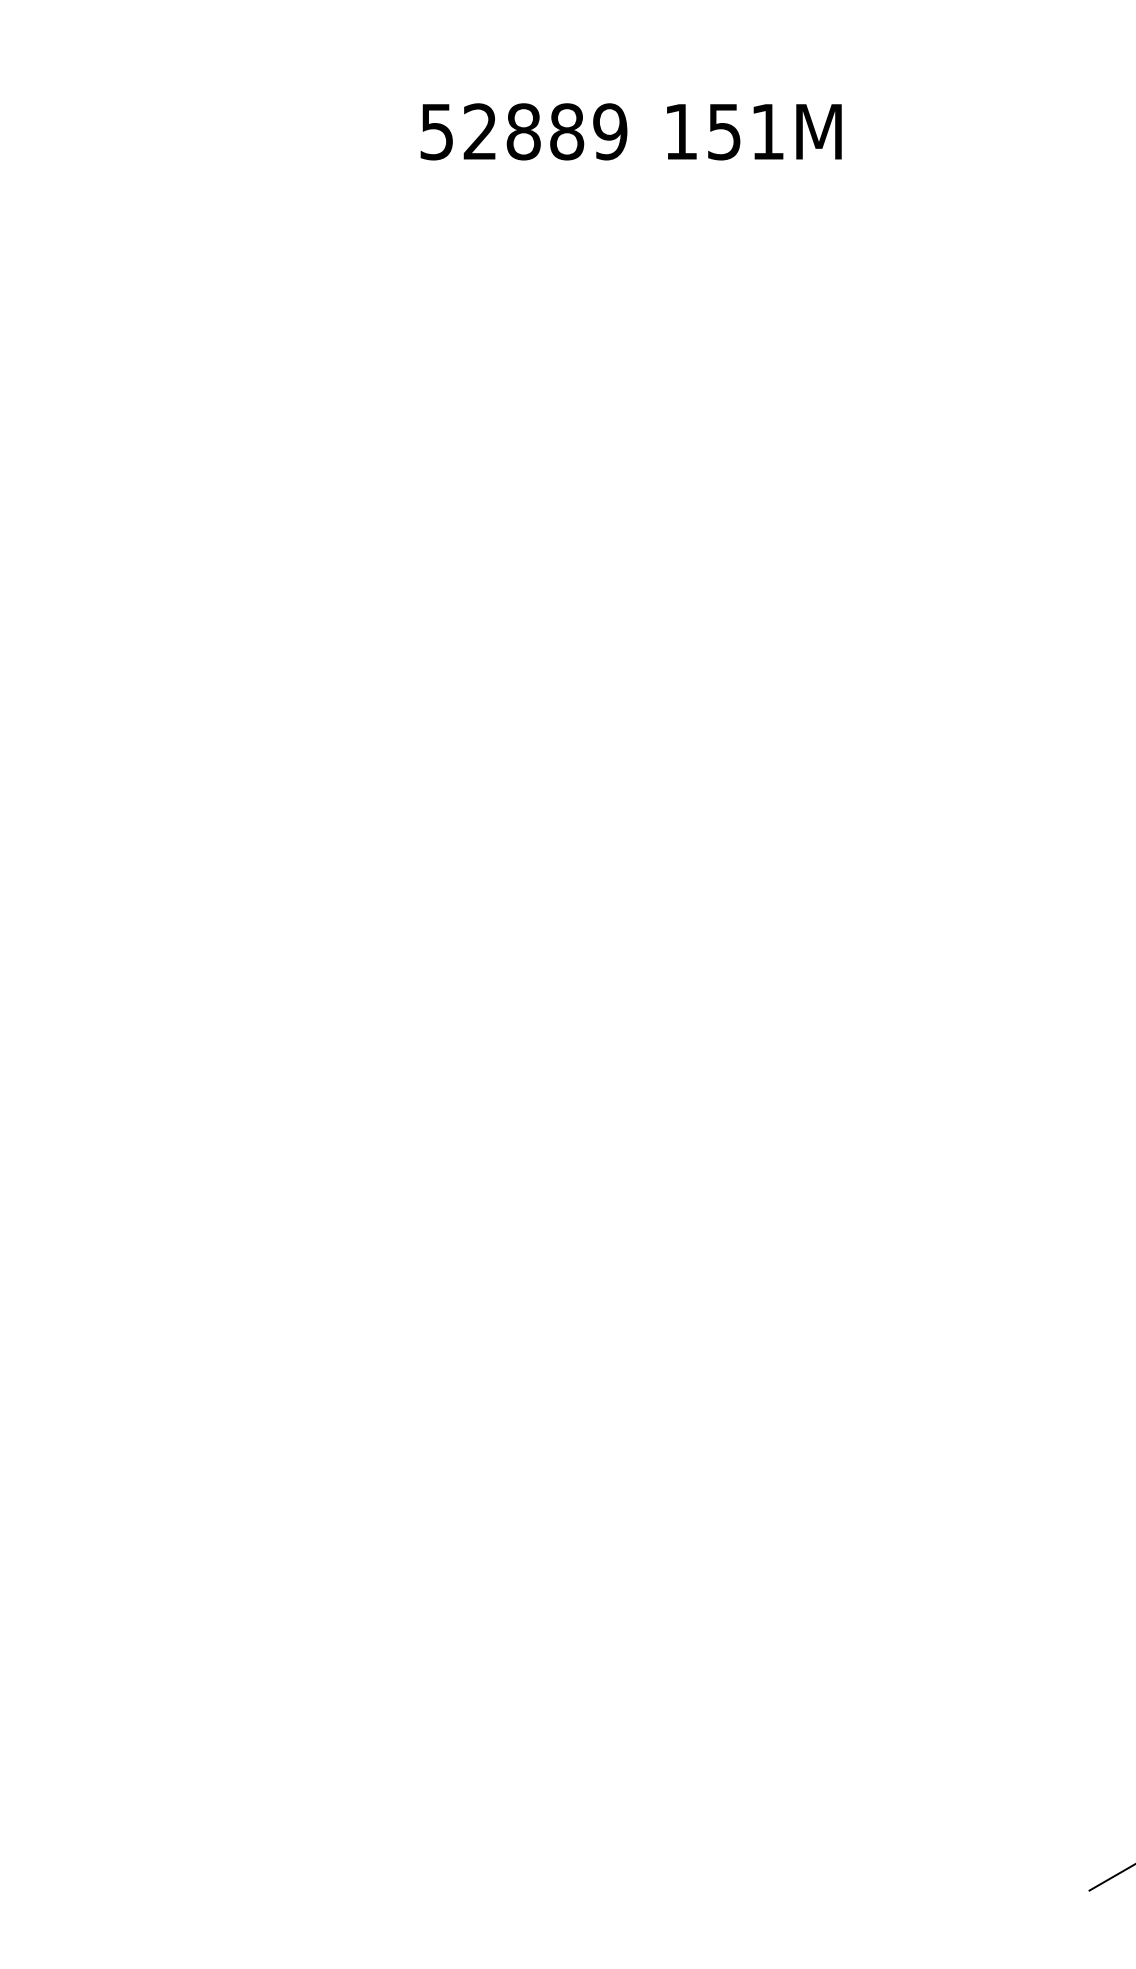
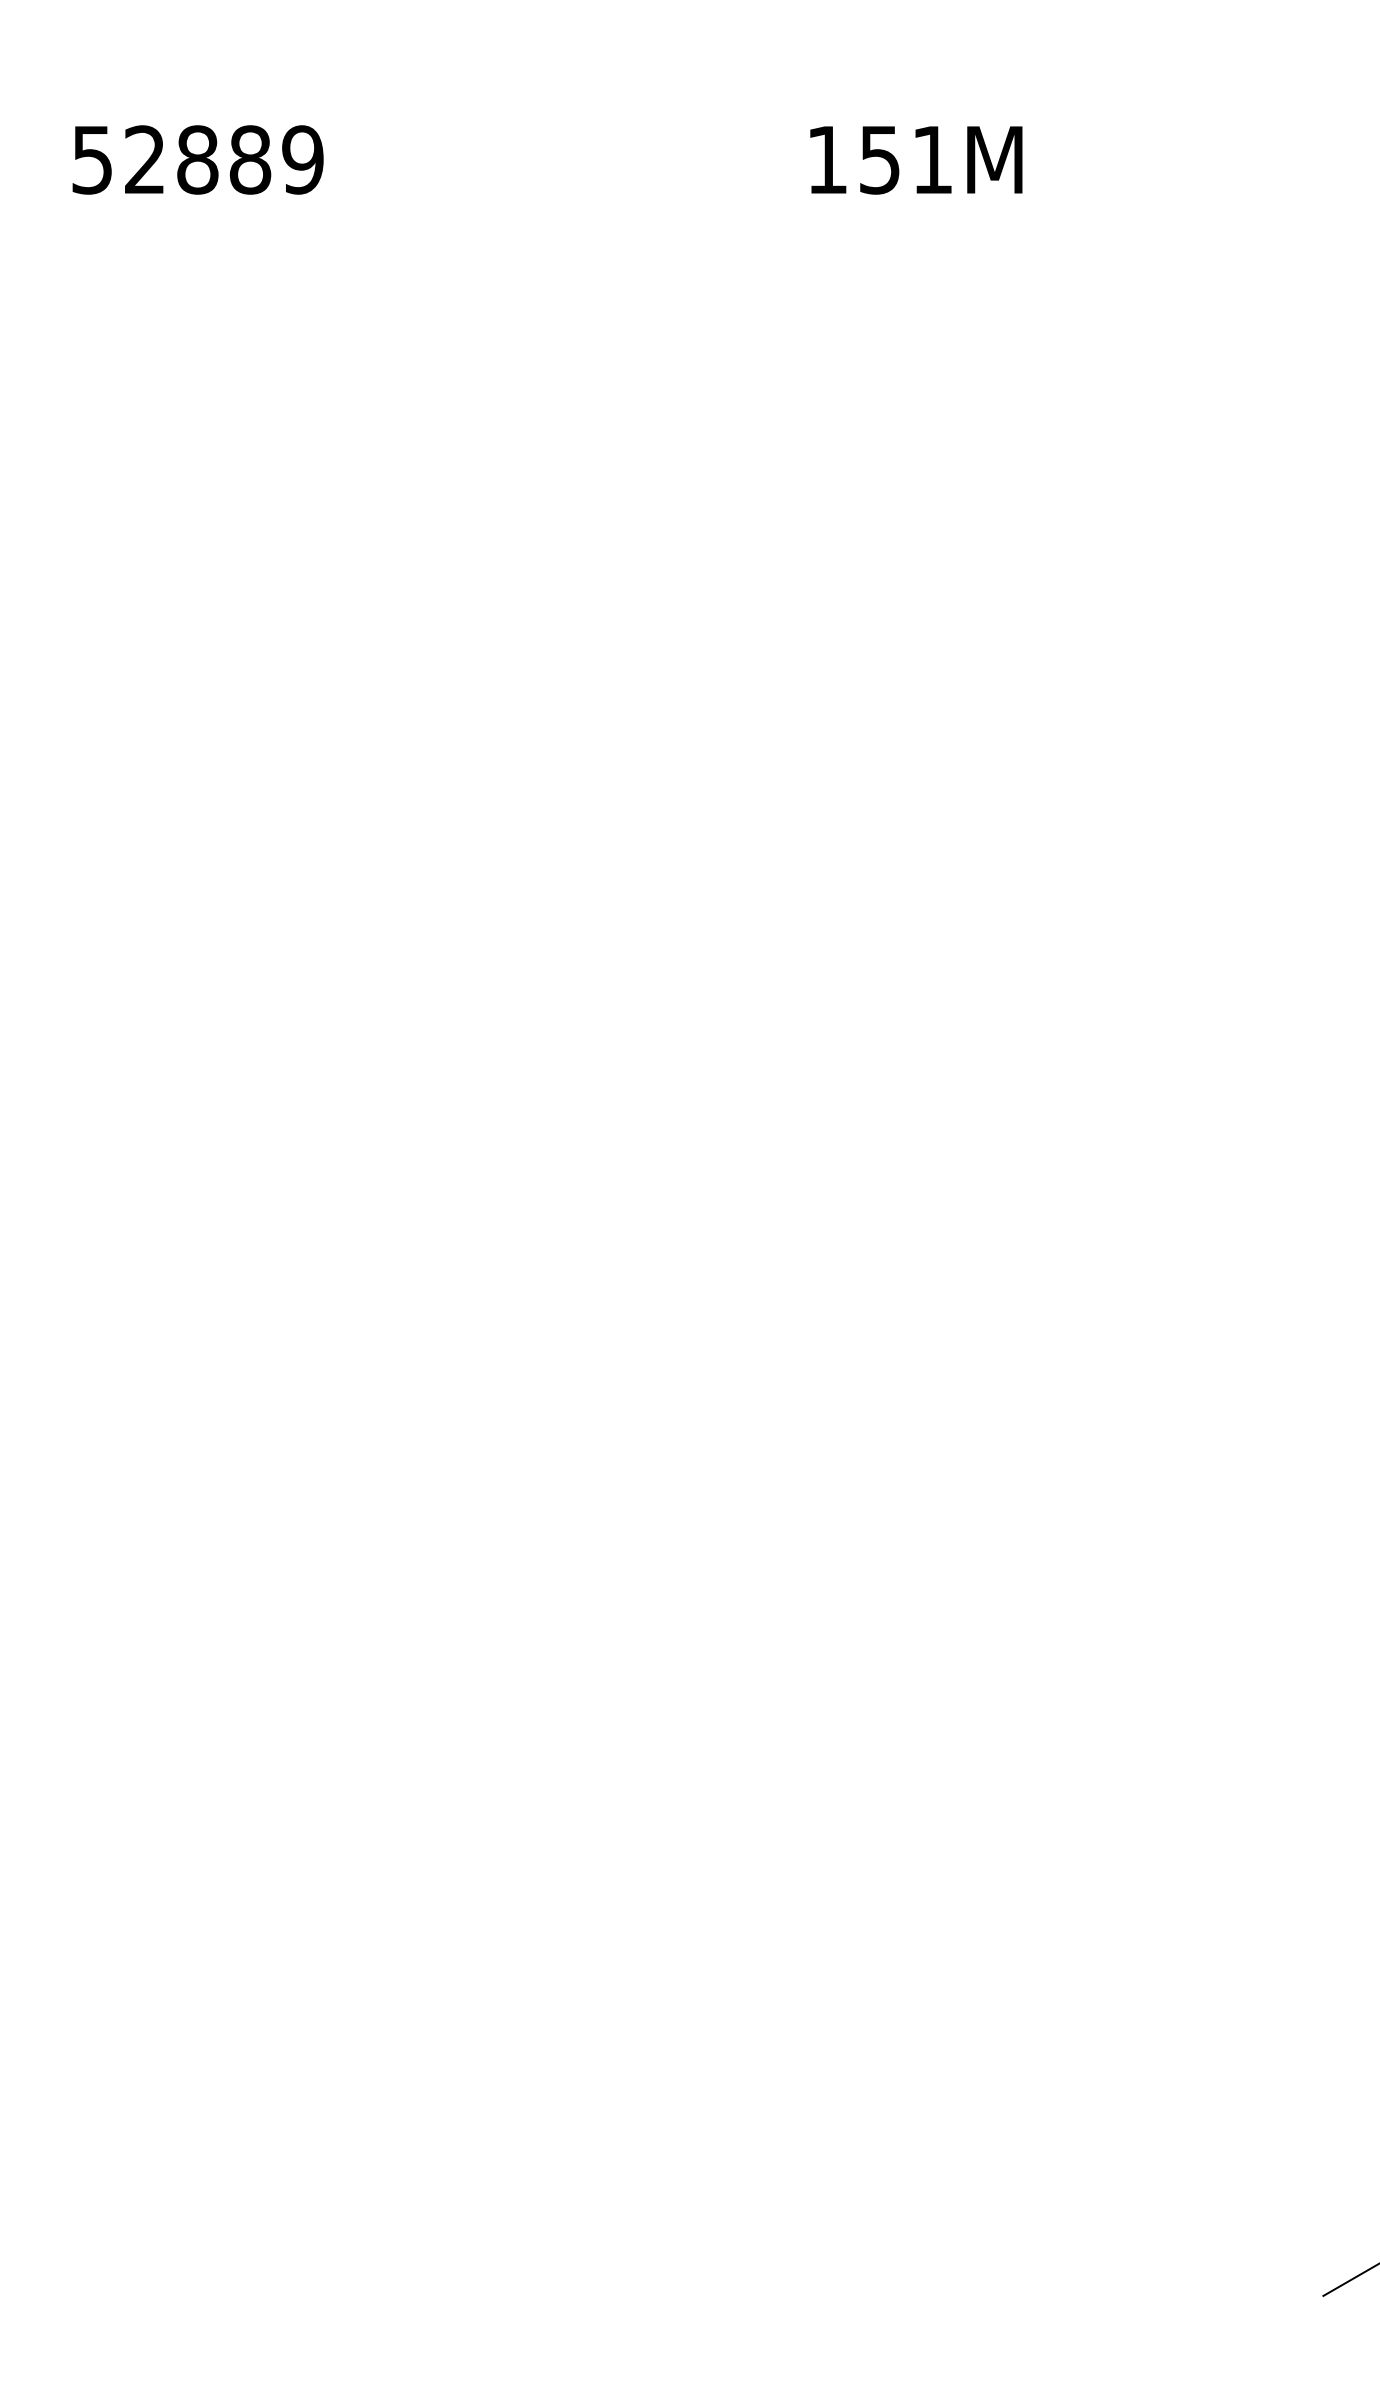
text: (523, 131) -> (197, 159), moved

